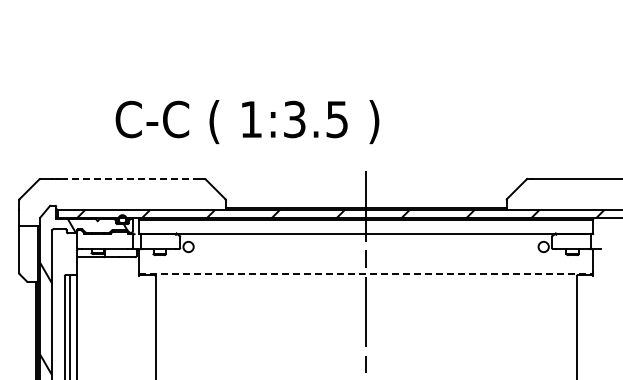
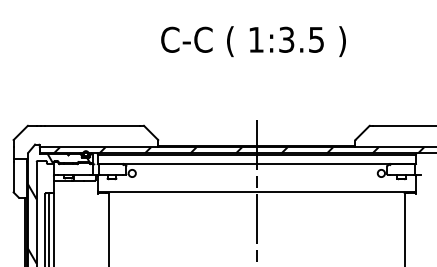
text: (247, 122) -> (253, 41), moved
line: (131, 178) -> (92, 125), dashed -> solid
line: (366, 273) -> (257, 192), dashed -> solid

